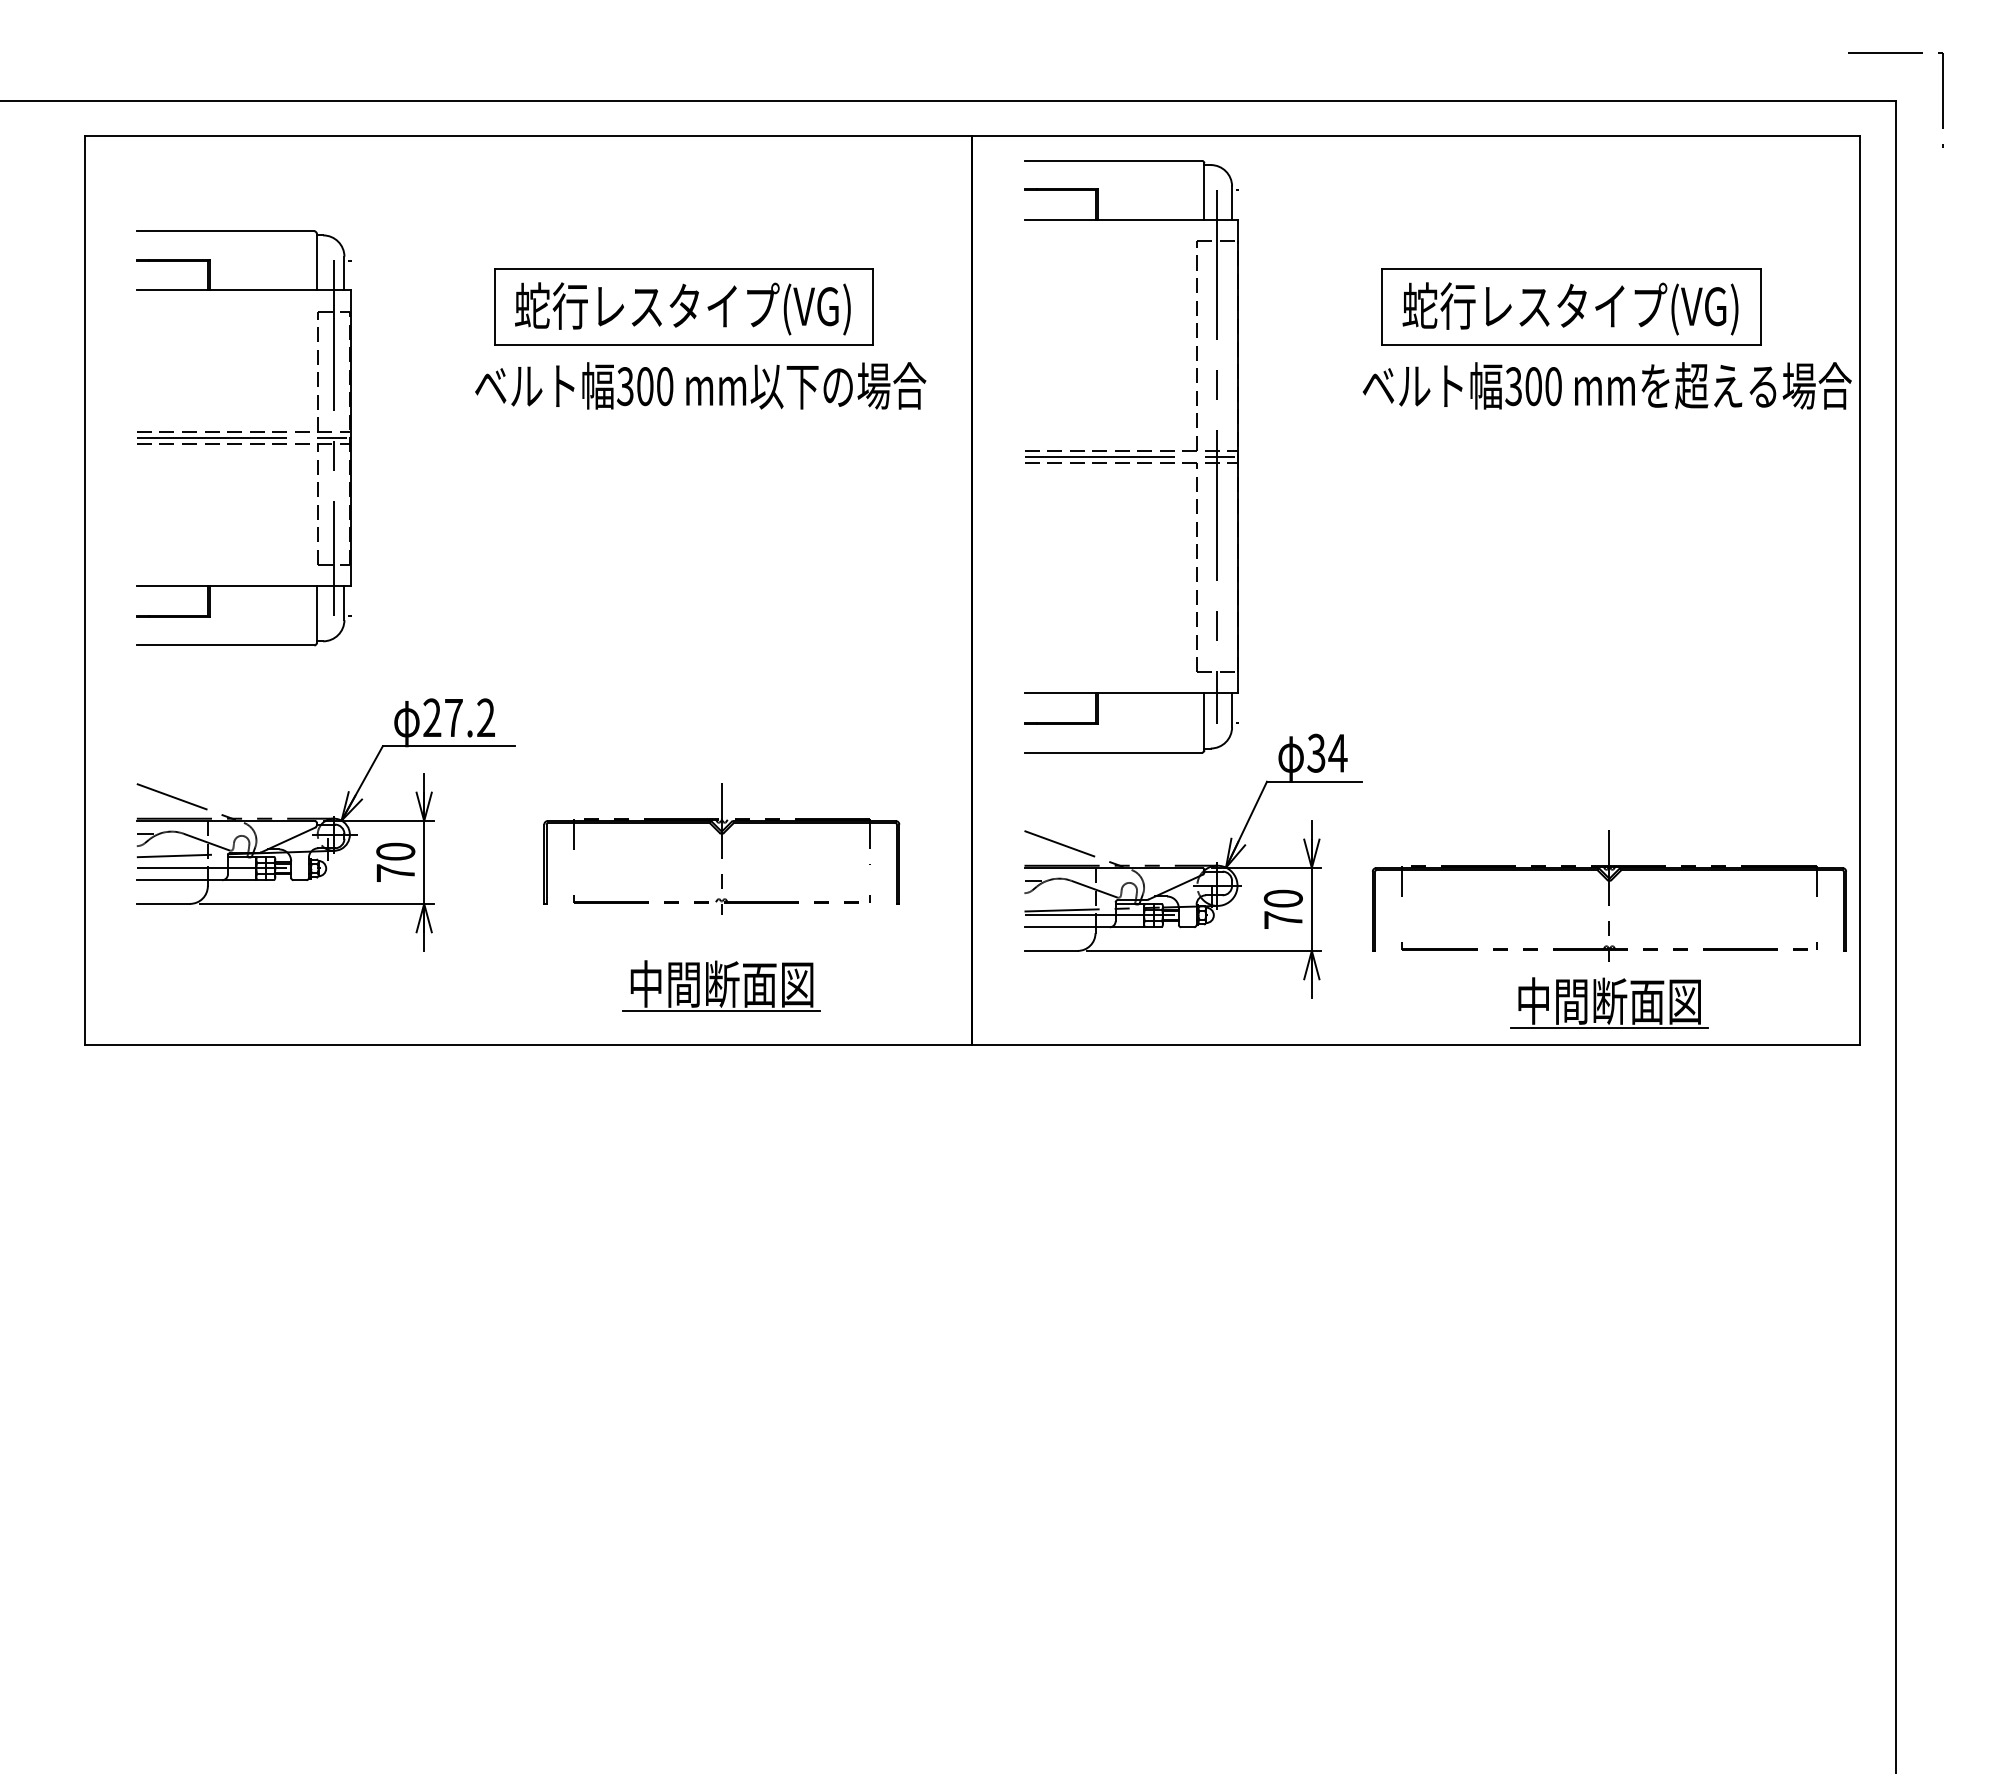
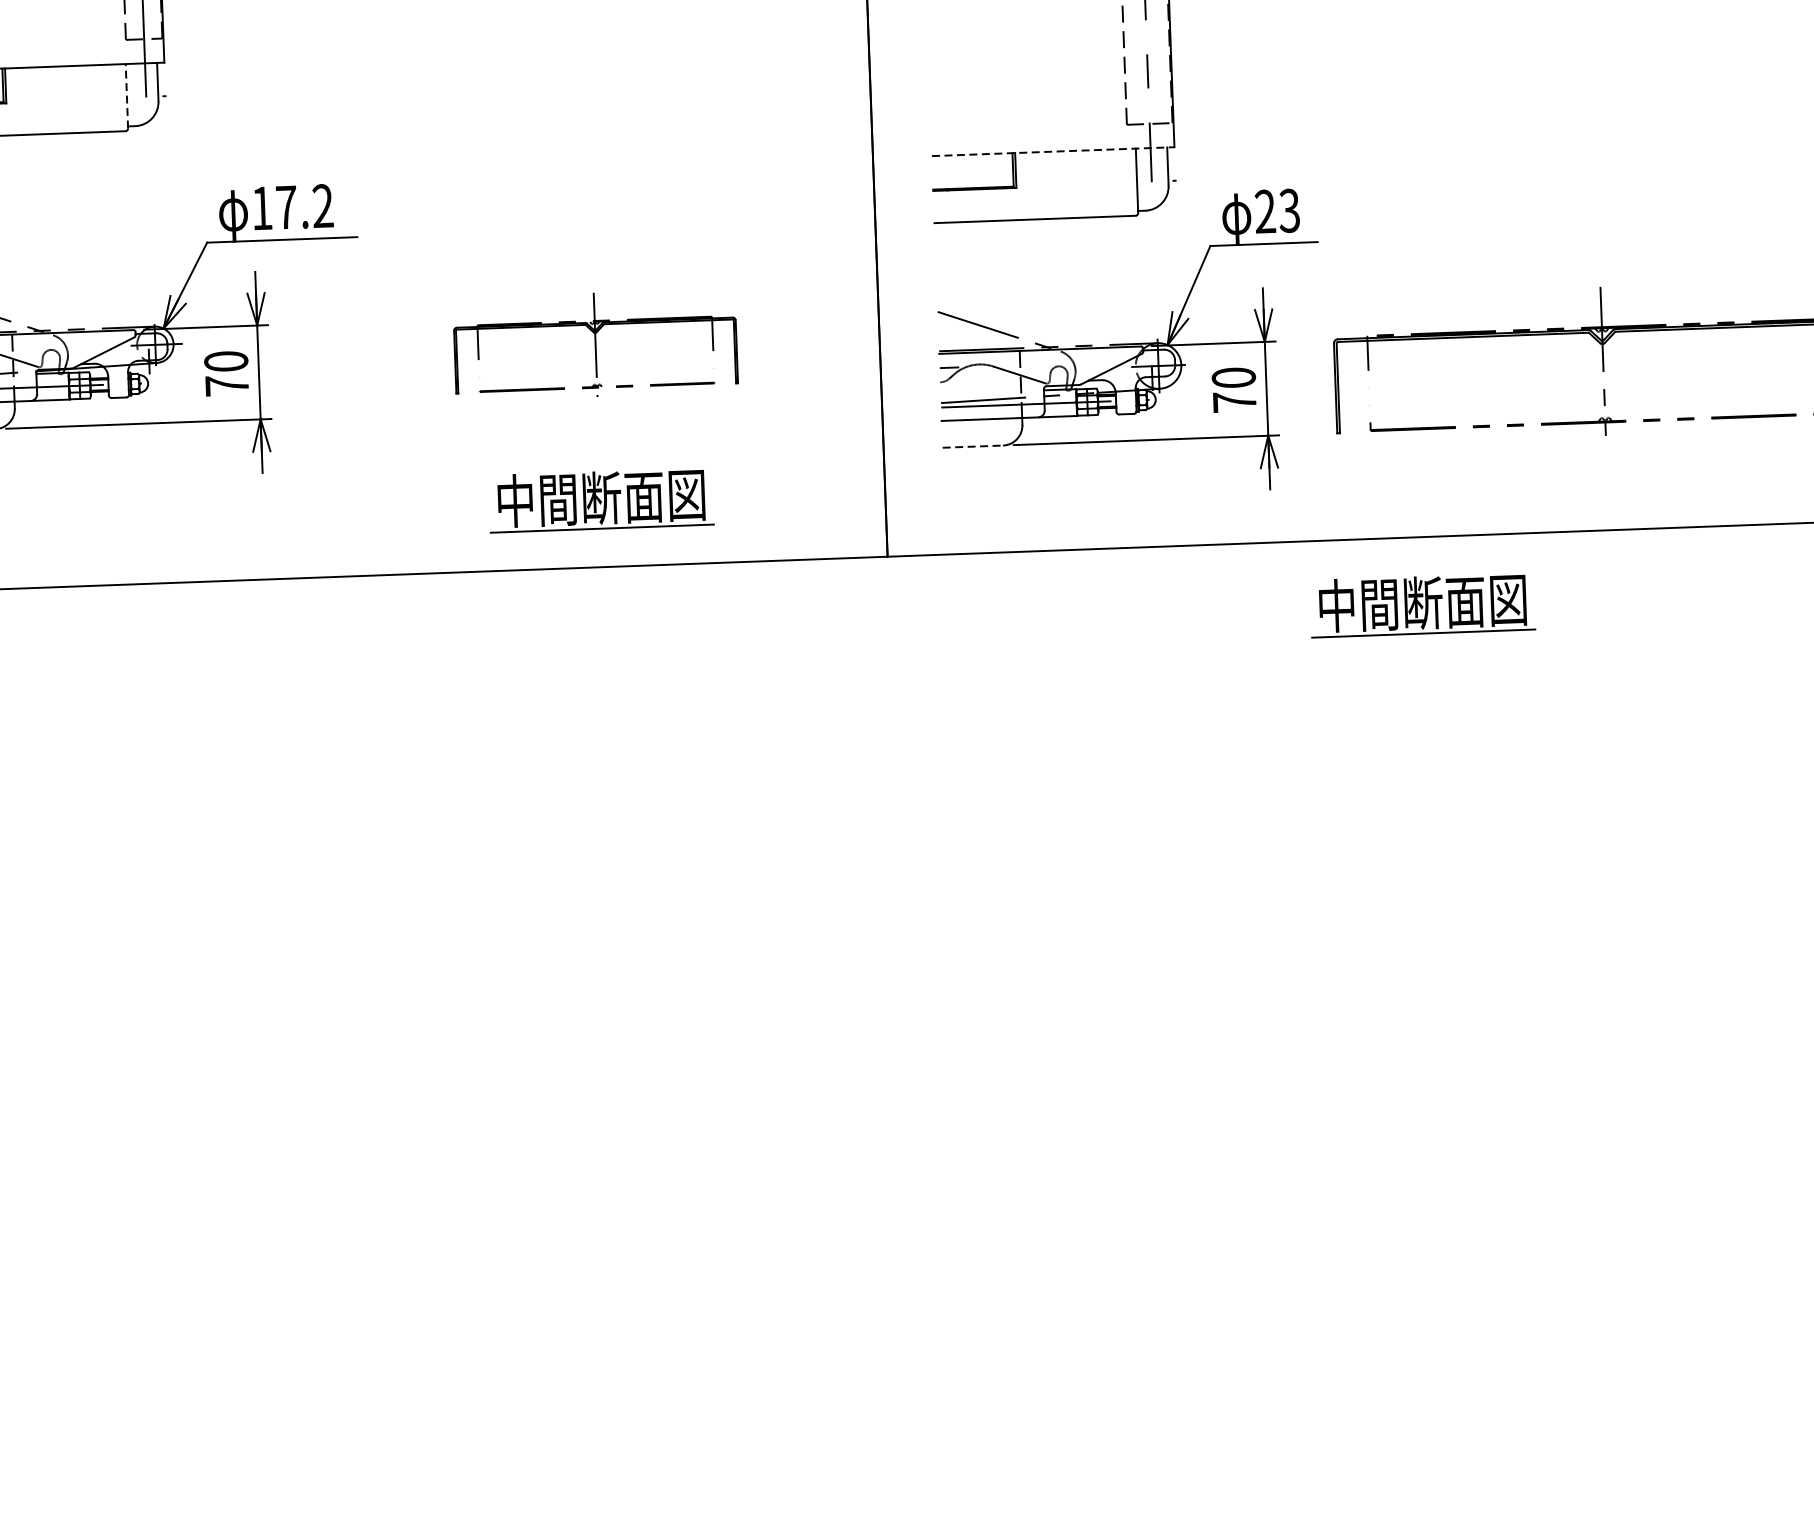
line: (316, 614) -> (126, 96), solid -> dashed
line: (1131, 693) -> (1053, 151), solid -> dashed
text: (432, 717) -> (262, 207), 27.2 -> 17.2
text: (1327, 752) -> (1277, 210), 34 -> 23
part: (721, 848) -> (595, 344), size x0.7
line: (1051, 950) -> (973, 446), solid -> dashed
part: (1609, 1002) -> (1422, 604), moved

